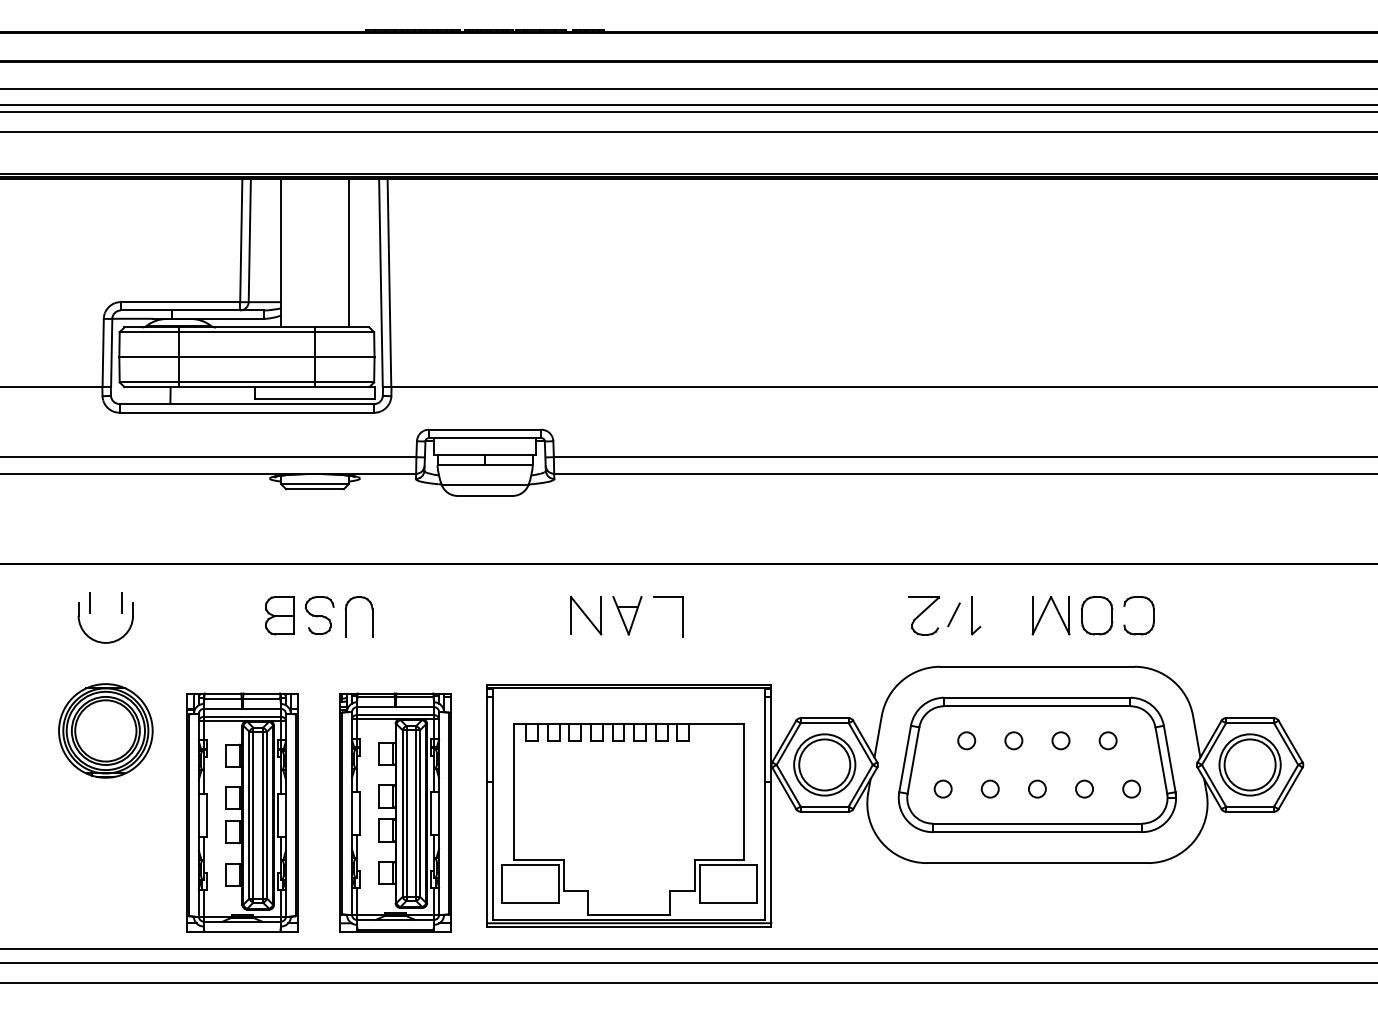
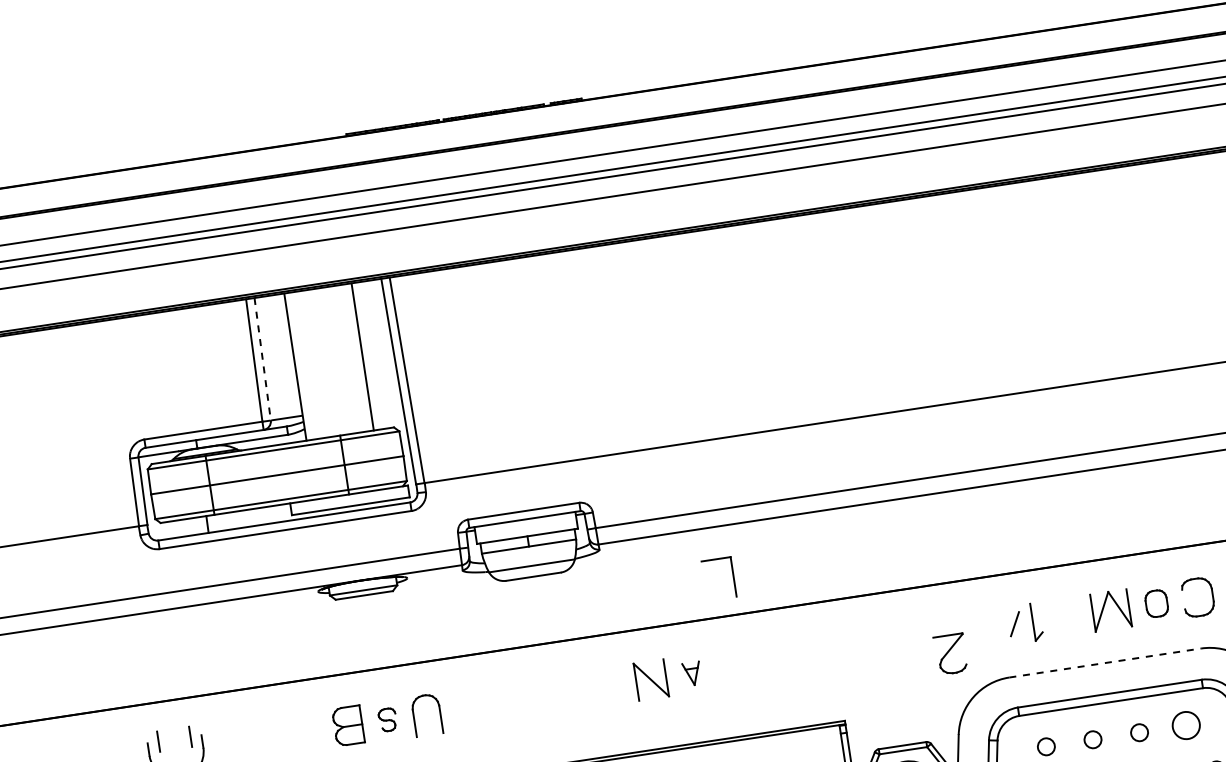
line: (249, 240) -> (262, 359), solid -> dashed
part: (319, 615) -> (387, 719), size x0.6
part: (627, 615) -> (692, 673), size x0.6
part: (923, 615) -> (950, 653), moved
part: (1097, 615) -> (1156, 603), size x0.7
part: (682, 616) -> (733, 576), moved
line: (1037, 666) -> (1105, 662), solid -> dashed
circle: (1107, 740) -> (1185, 725), size x1.6

